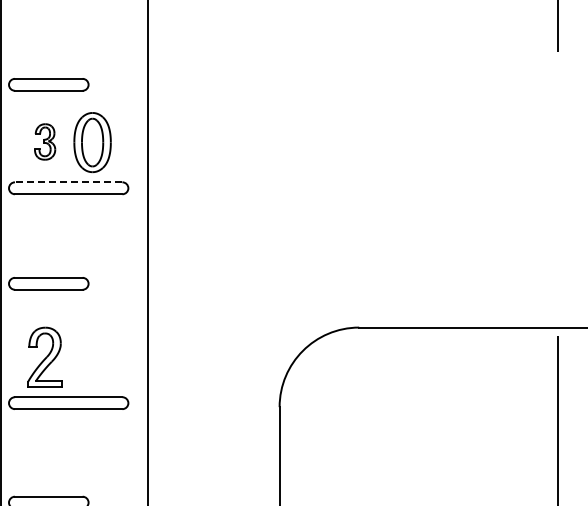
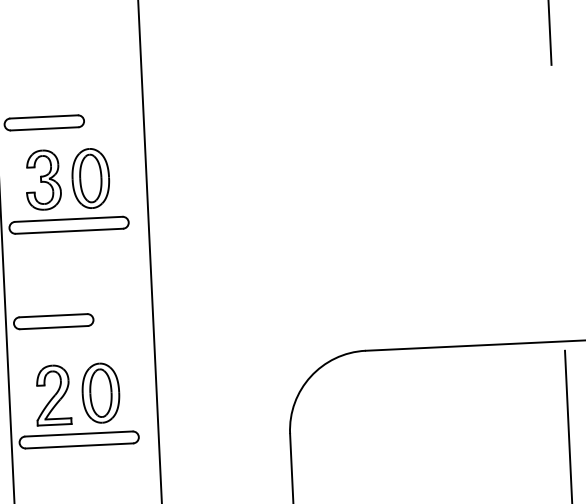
part: (44, 141) -> (42, 179), size x1.67
line: (68, 182) -> (68, 219), dashed -> solid
part: (92, 357) -> (100, 393), added

